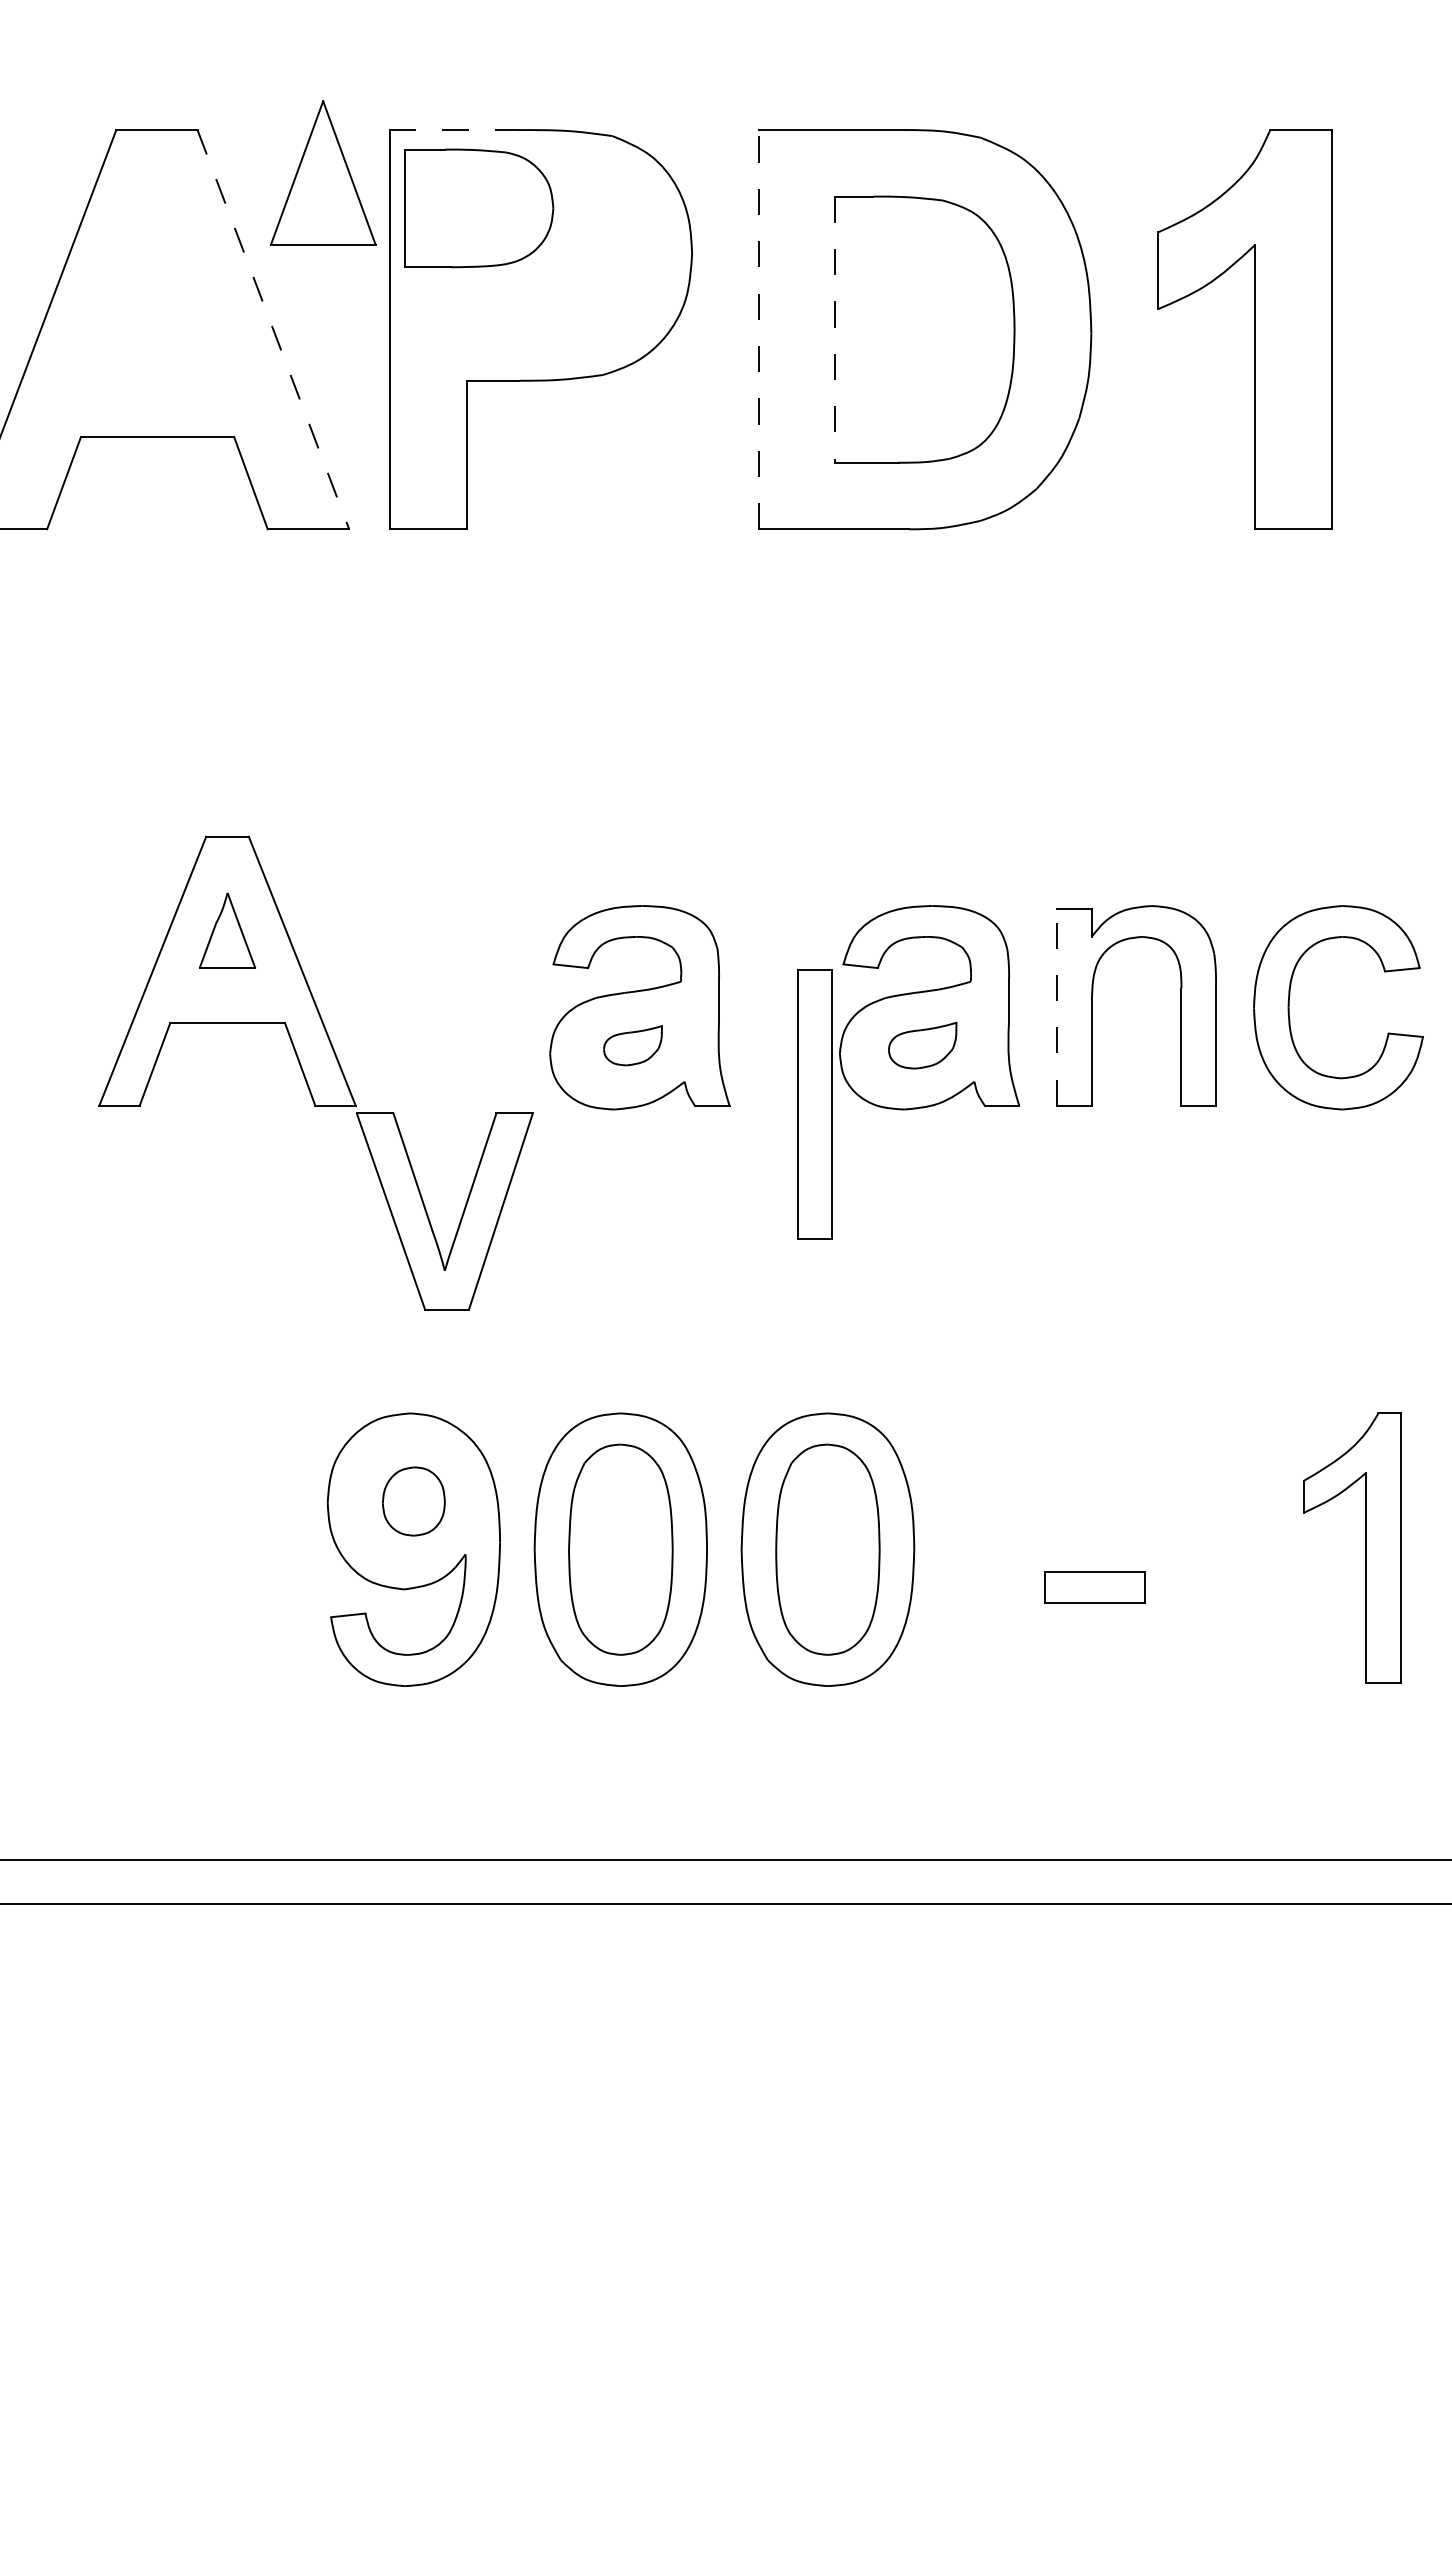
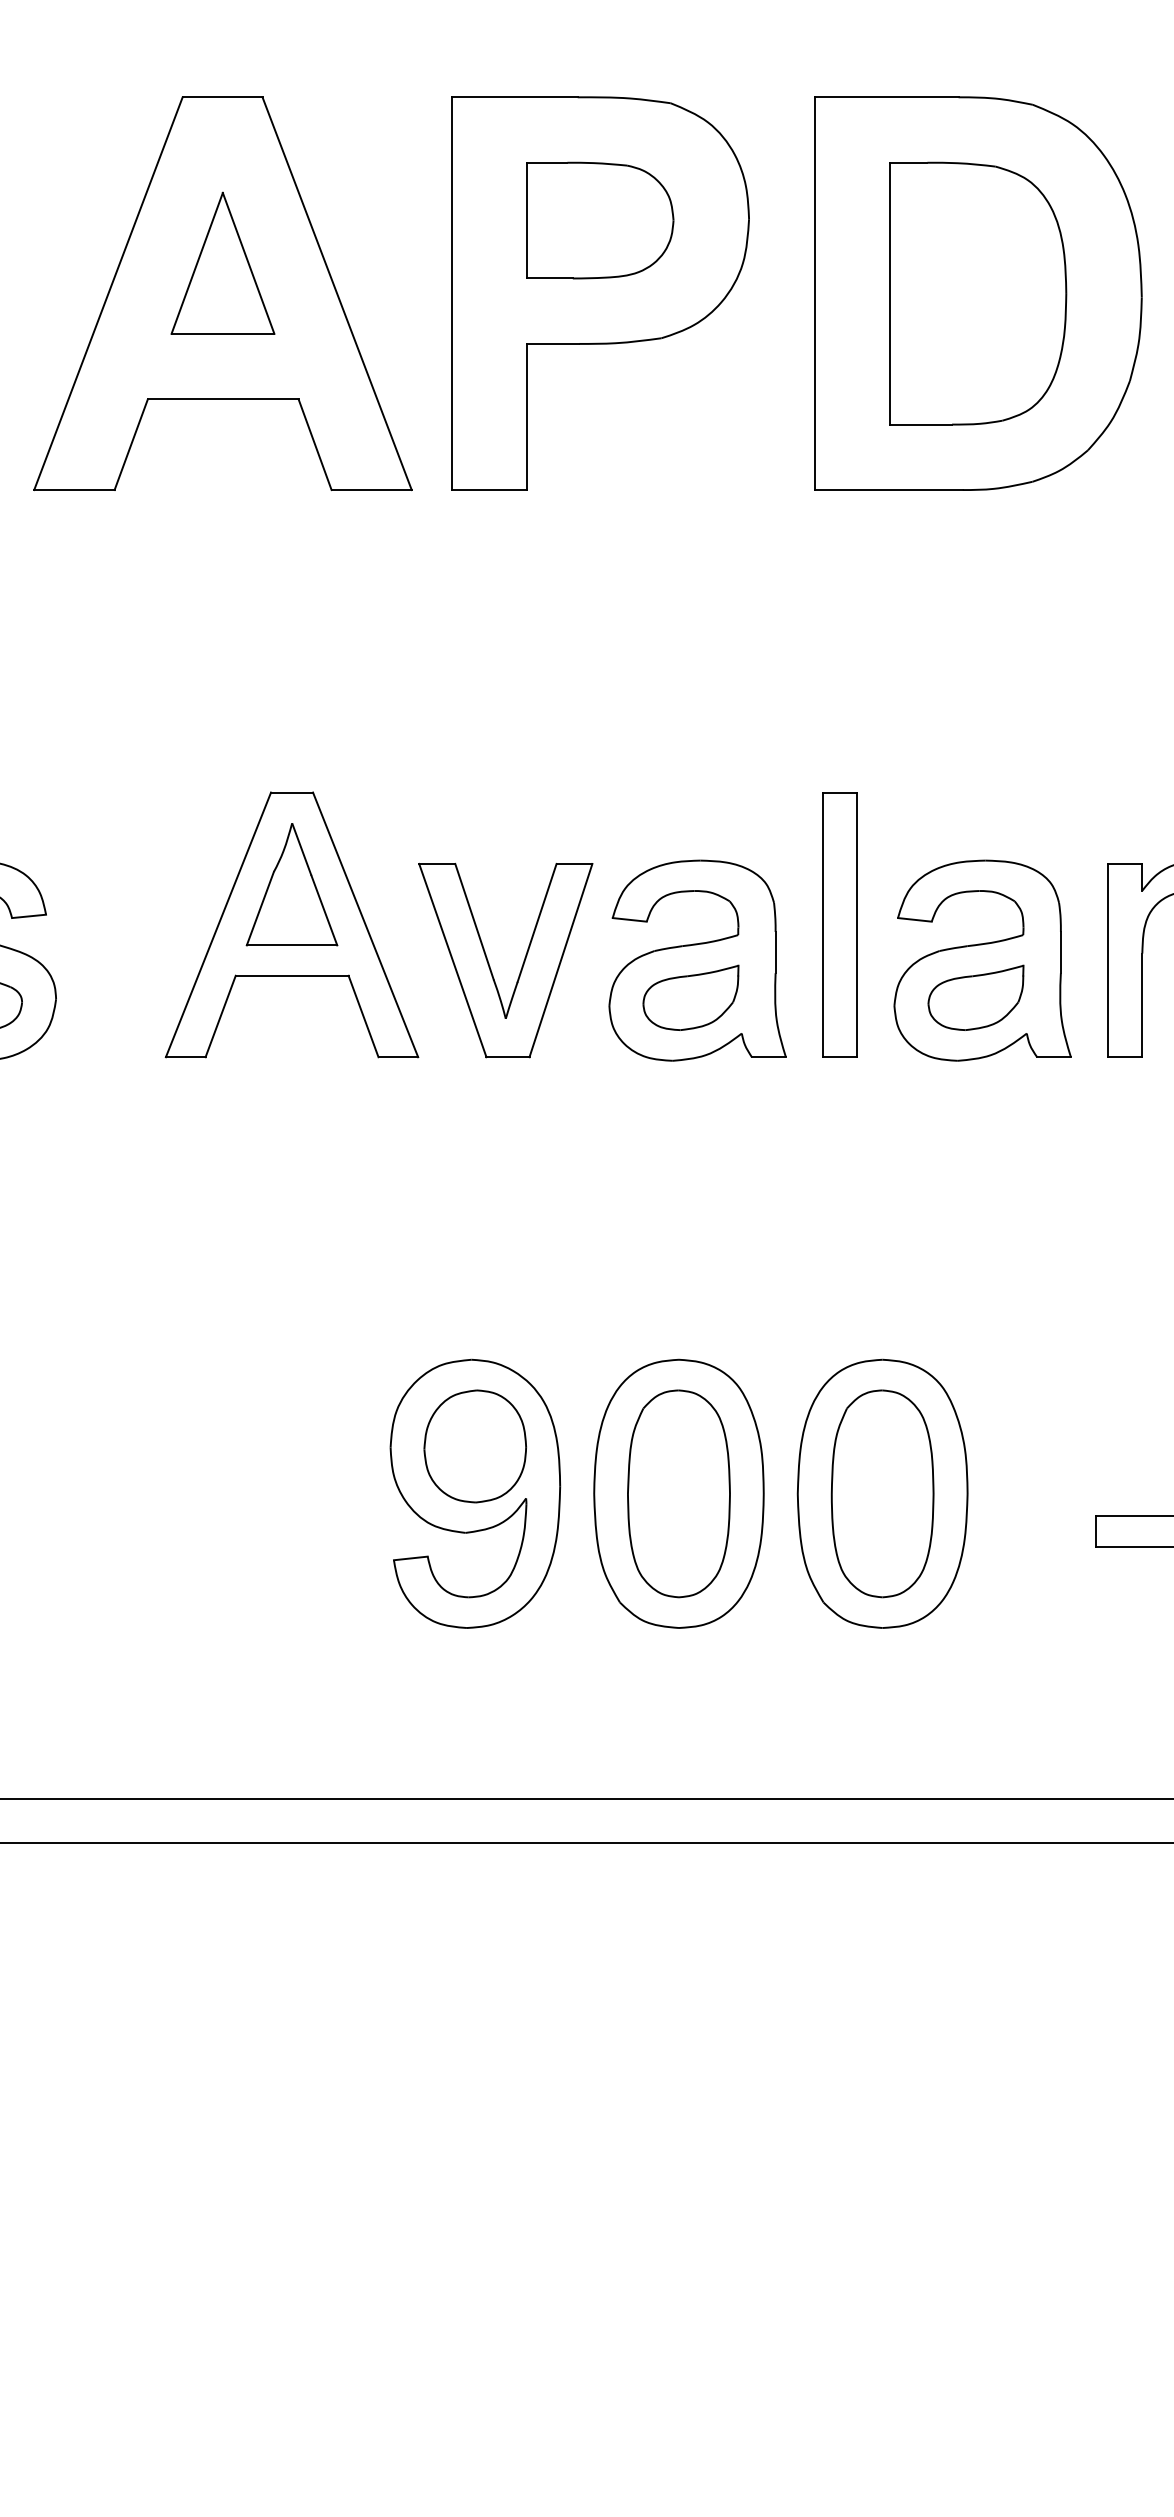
line: (454, 130) -> (515, 97), dashed -> solid
part: (323, 172) -> (223, 263), moved
part: (479, 208) -> (600, 220), moved
line: (273, 329) -> (337, 293), dashed -> solid
line: (758, 329) -> (814, 293), dashed -> solid
line: (835, 330) -> (890, 294), dashed -> solid
part: (227, 930) -> (292, 884), size x1.67
line: (1057, 1007) -> (1108, 960), dashed -> solid
part: (632, 1045) -> (690, 997), size x1.67
part: (922, 1045) -> (975, 997), size x1.43
part: (814, 1104) -> (839, 925), moved
part: (428, 1215) -> (489, 964), moved
part: (413, 1501) -> (474, 1446), size x1.67

